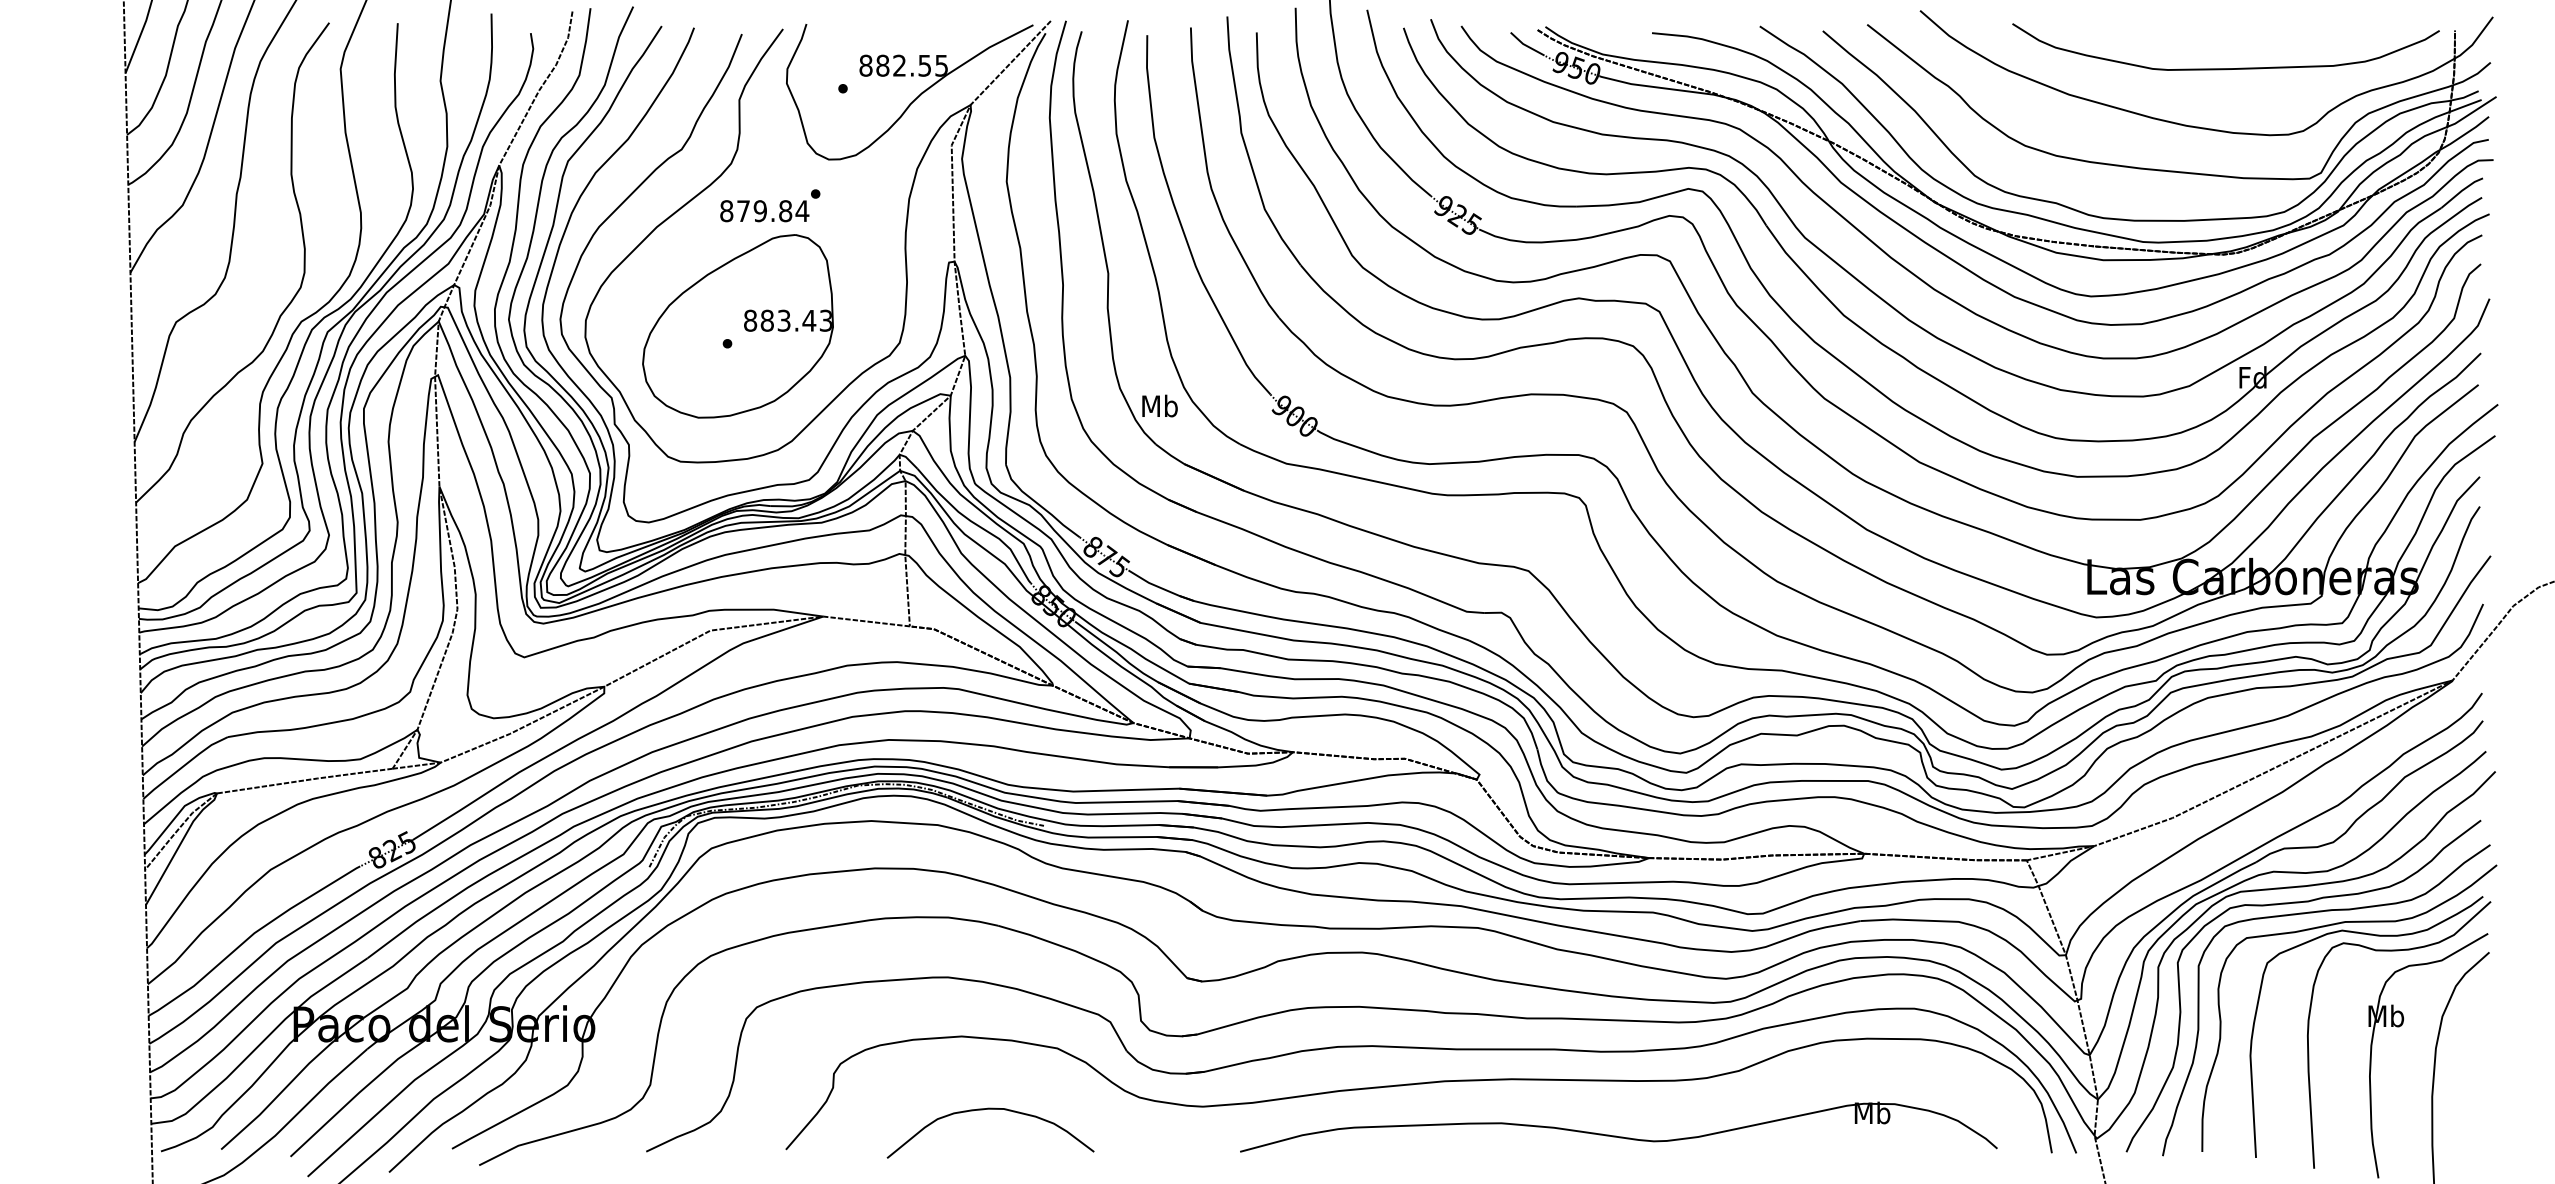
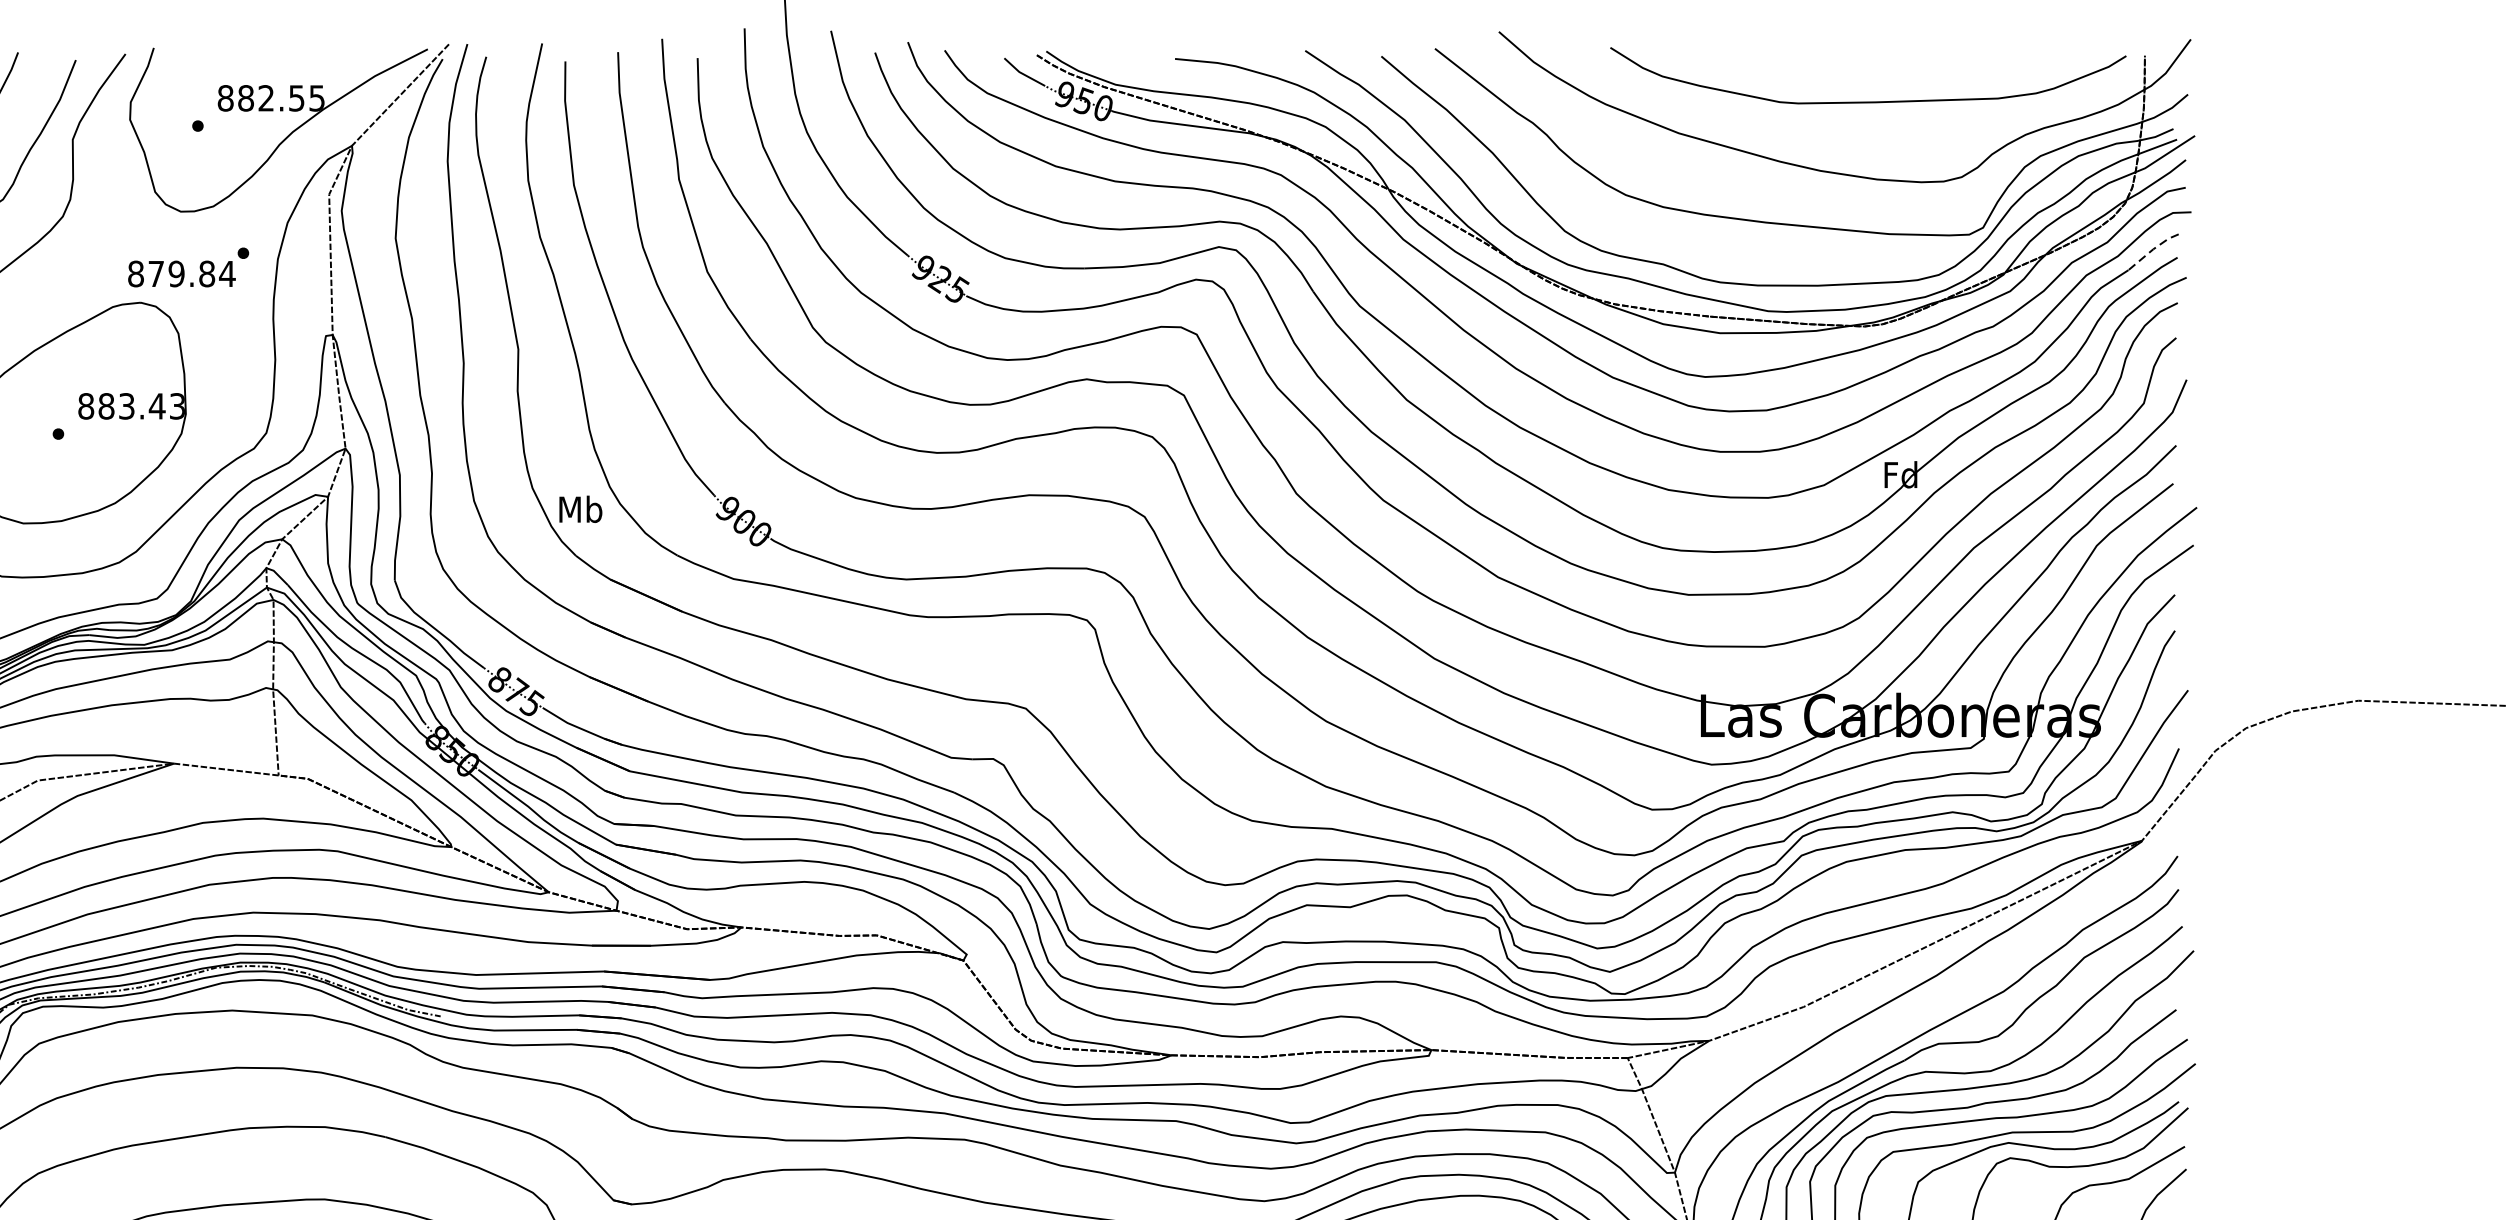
line: (2461, 190) -> (2152, 249), solid -> dashed
text: (770, 205) -> (188, 267), moved

